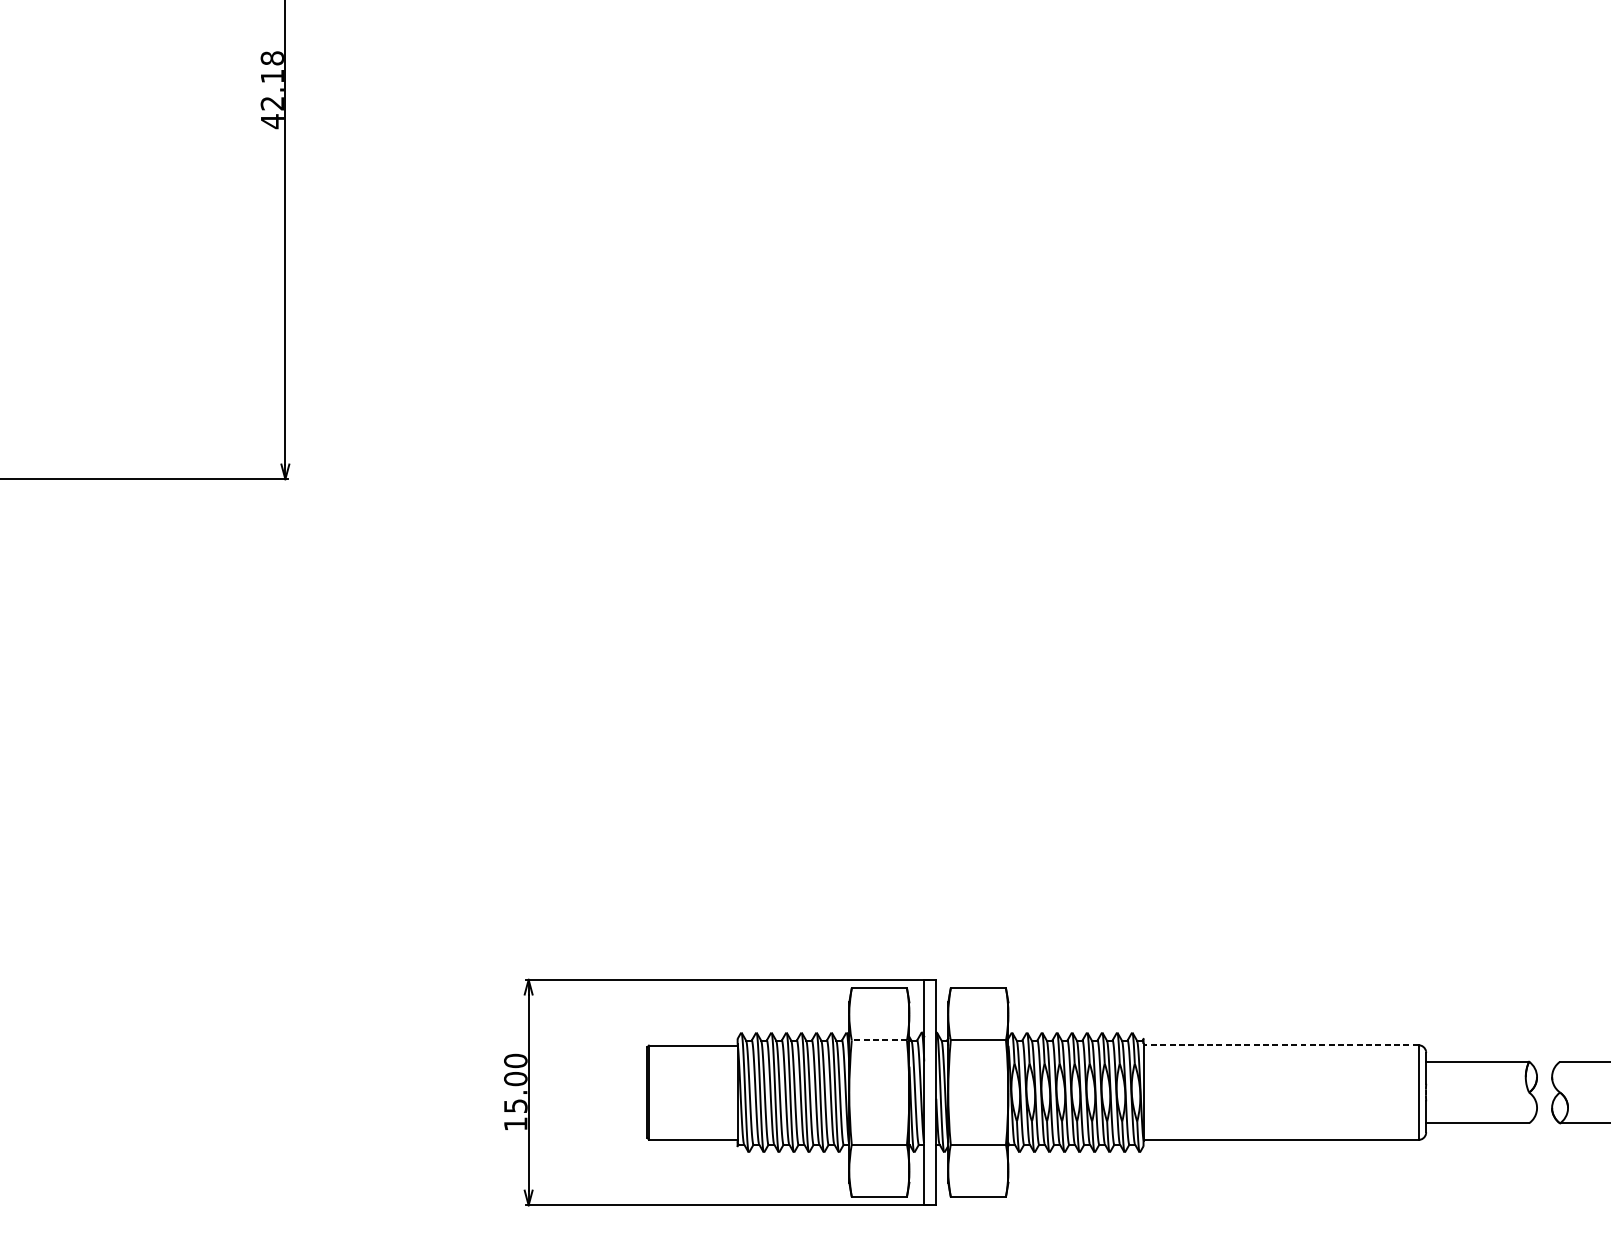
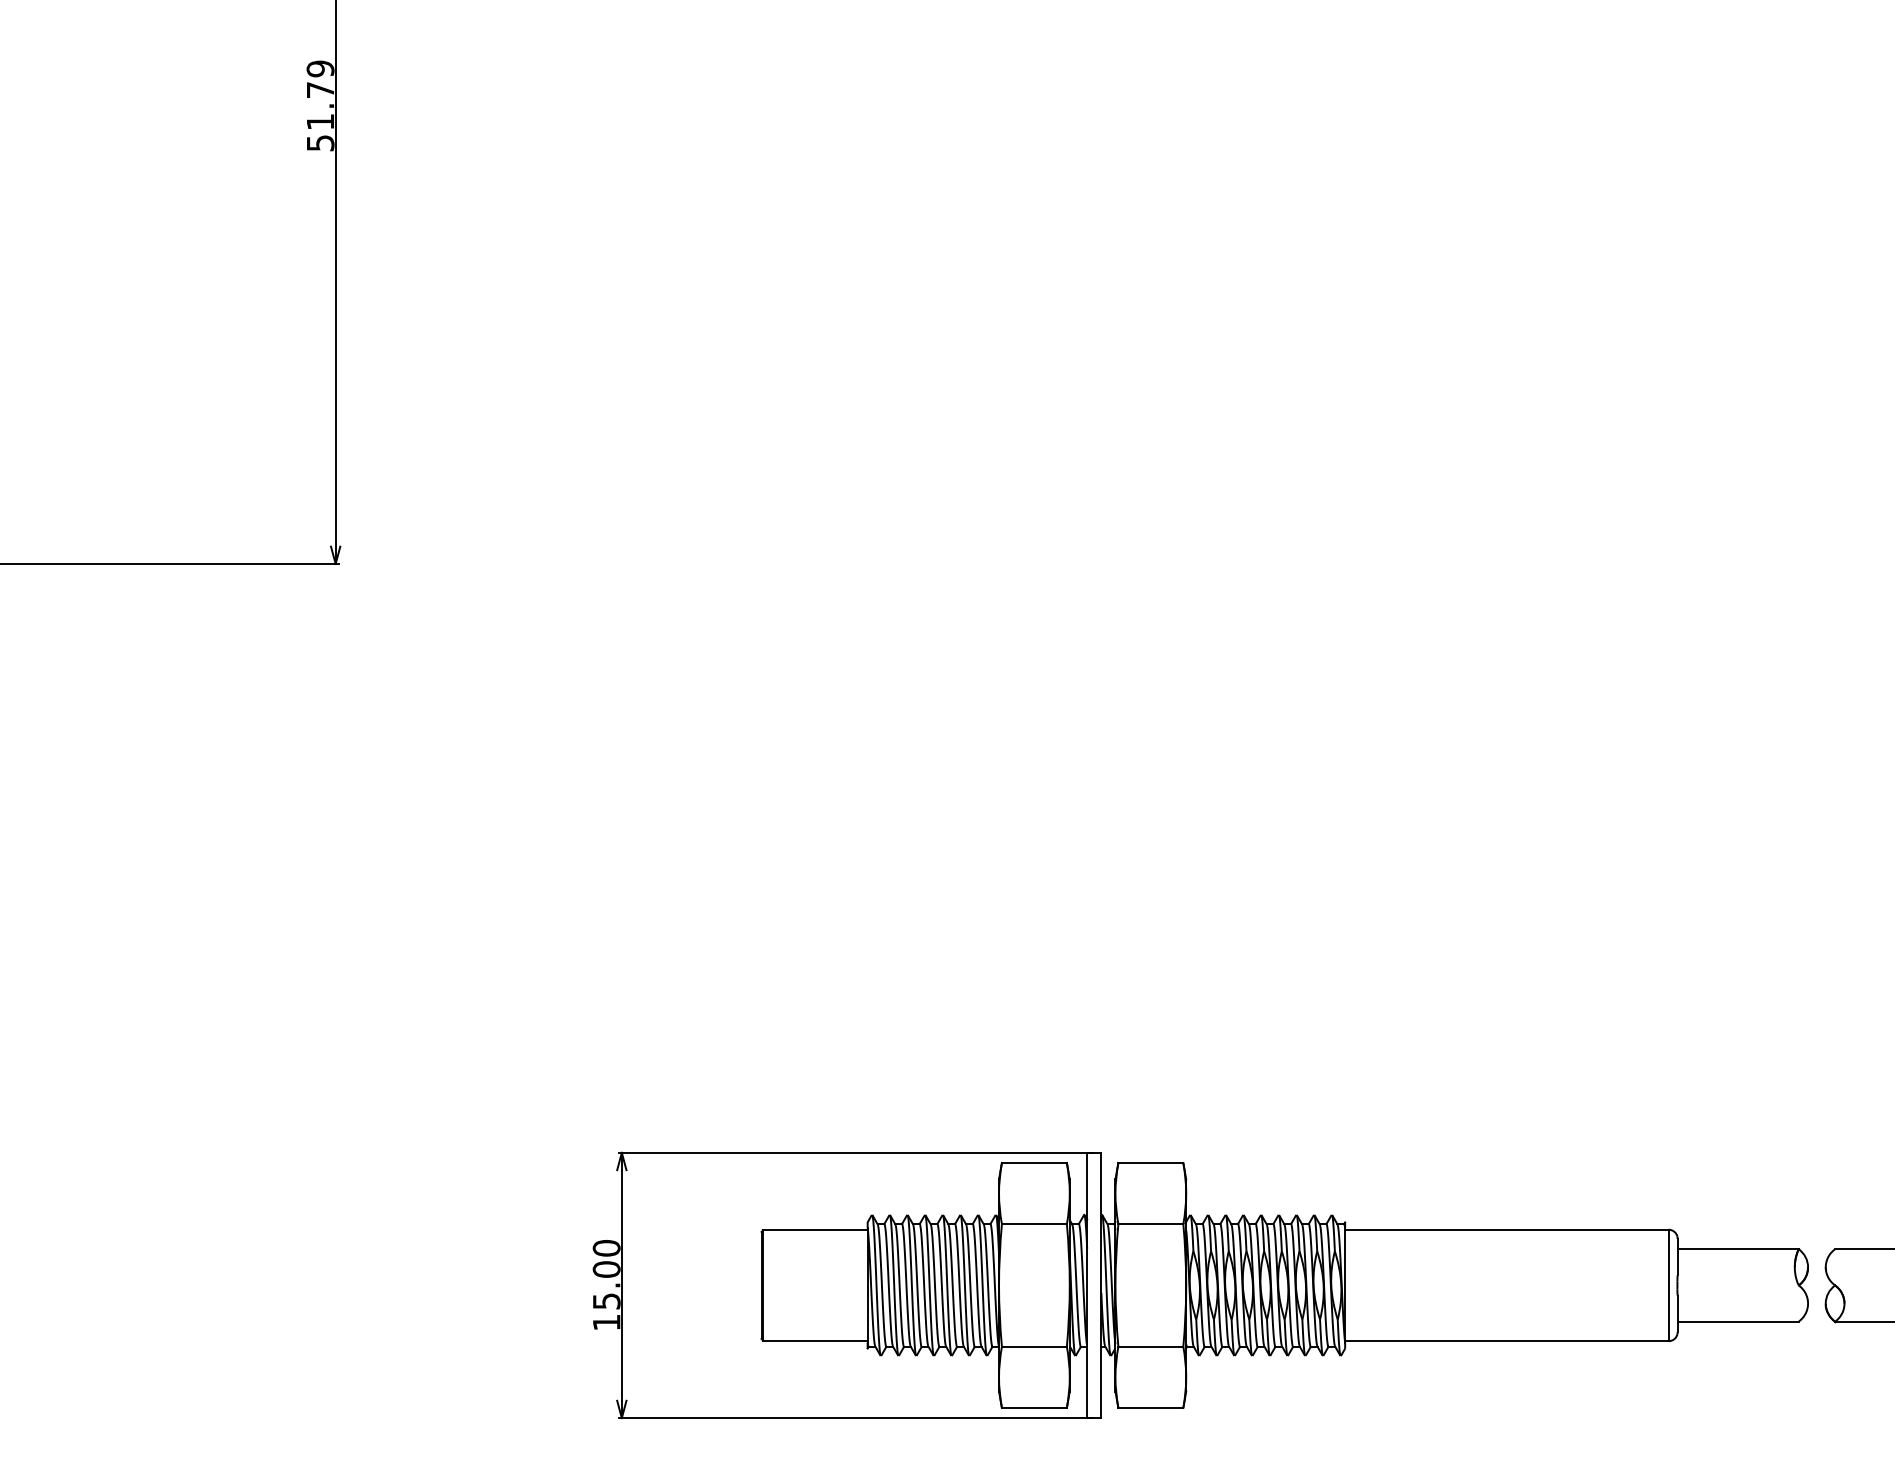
text: (272, 90) -> (320, 106), 42.18 -> 51.79
line: (878, 1040) -> (1033, 1224), dashed -> solid
line: (1280, 1044) -> (1506, 1229), dashed -> solid

